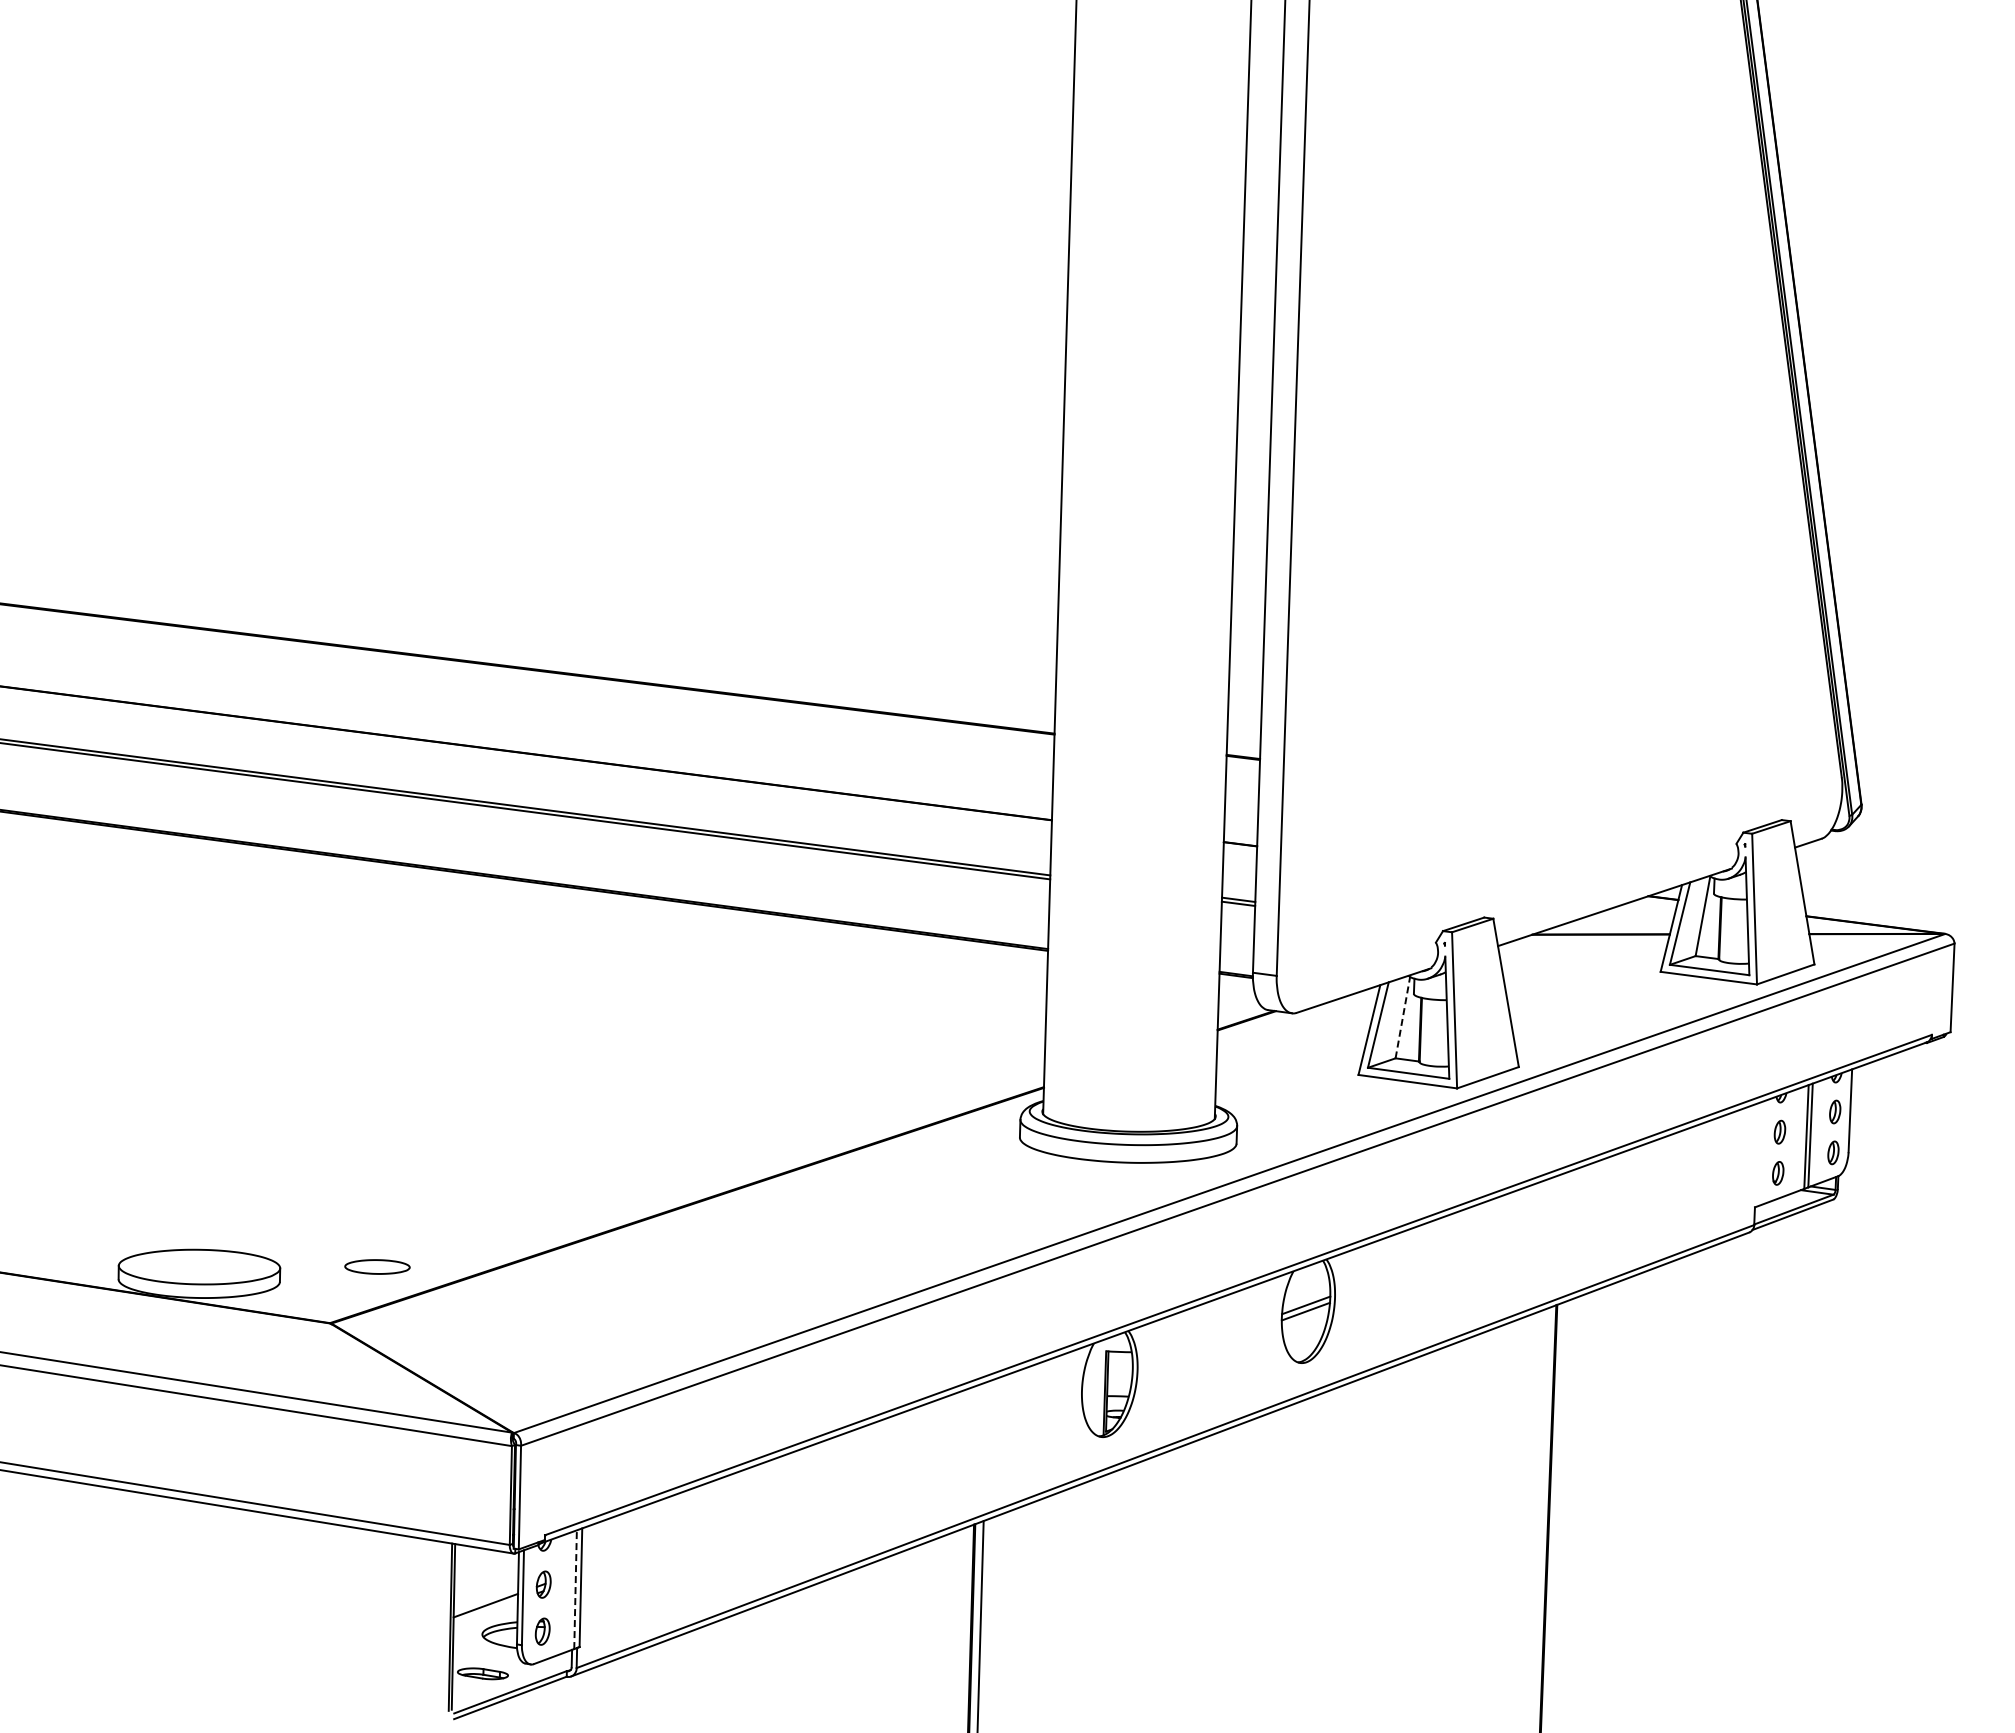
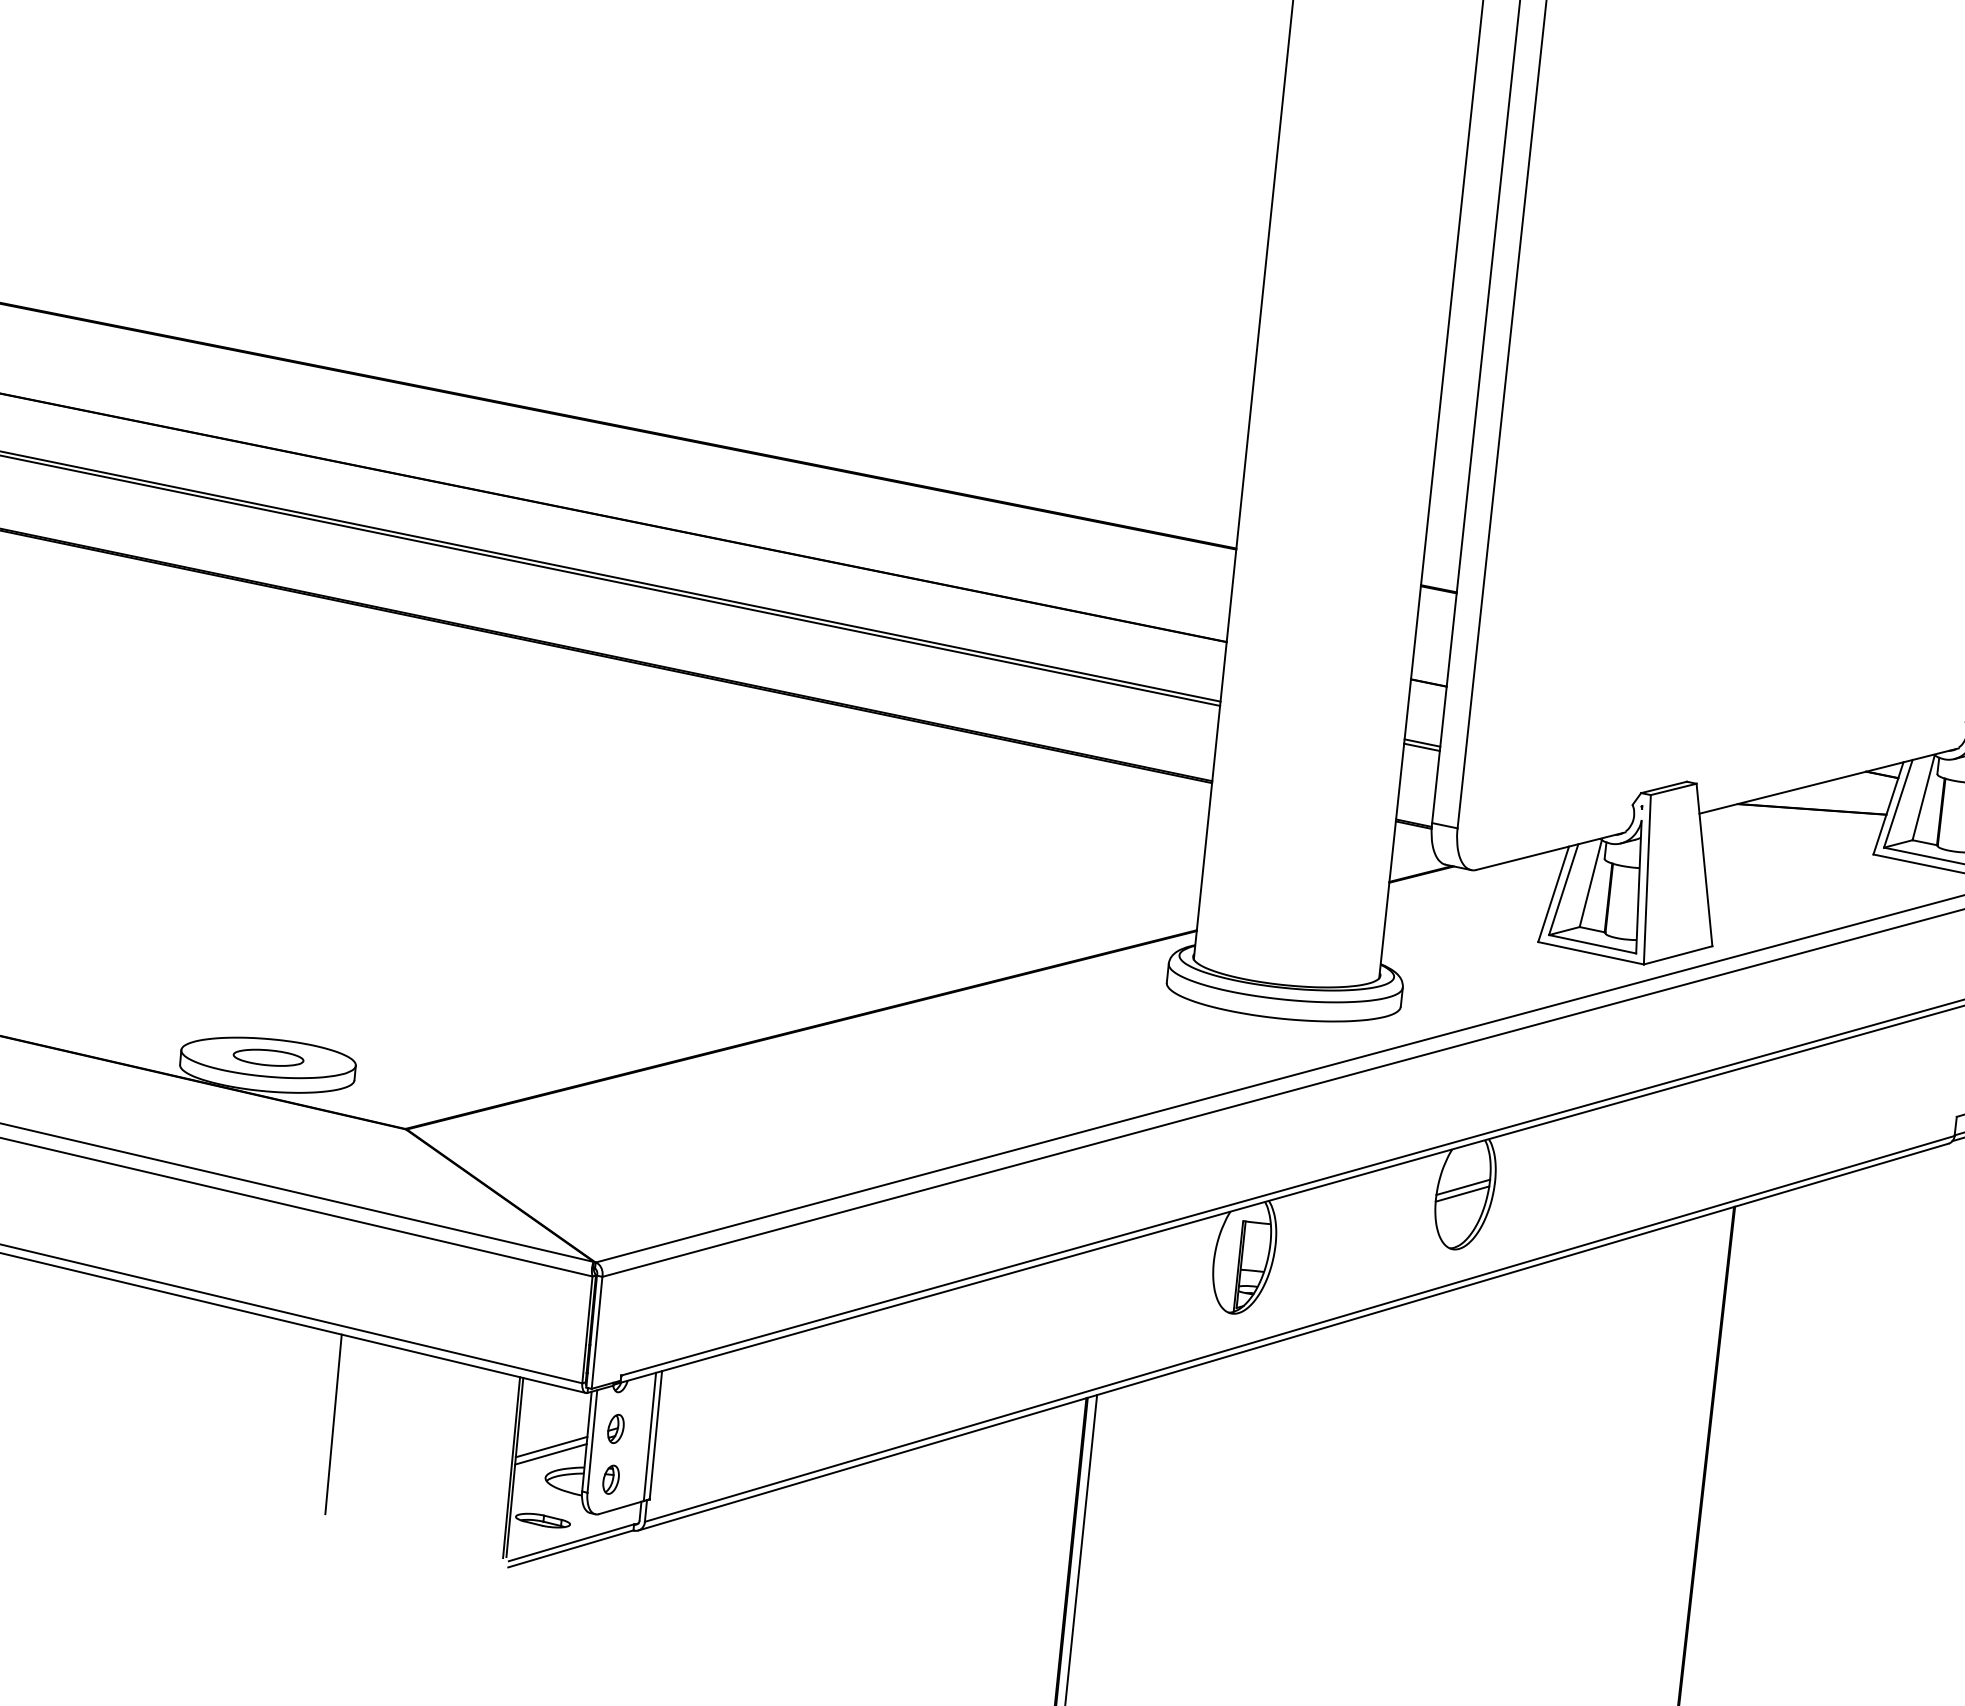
line: (1402, 1017) -> (1590, 883), dashed -> solid
part: (377, 1266) -> (268, 1057), moved
line: (575, 1589) -> (649, 1436), dashed -> solid
line: (283, 1599) -> (333, 1424), added
line: (485, 1612) -> (550, 1454), added

